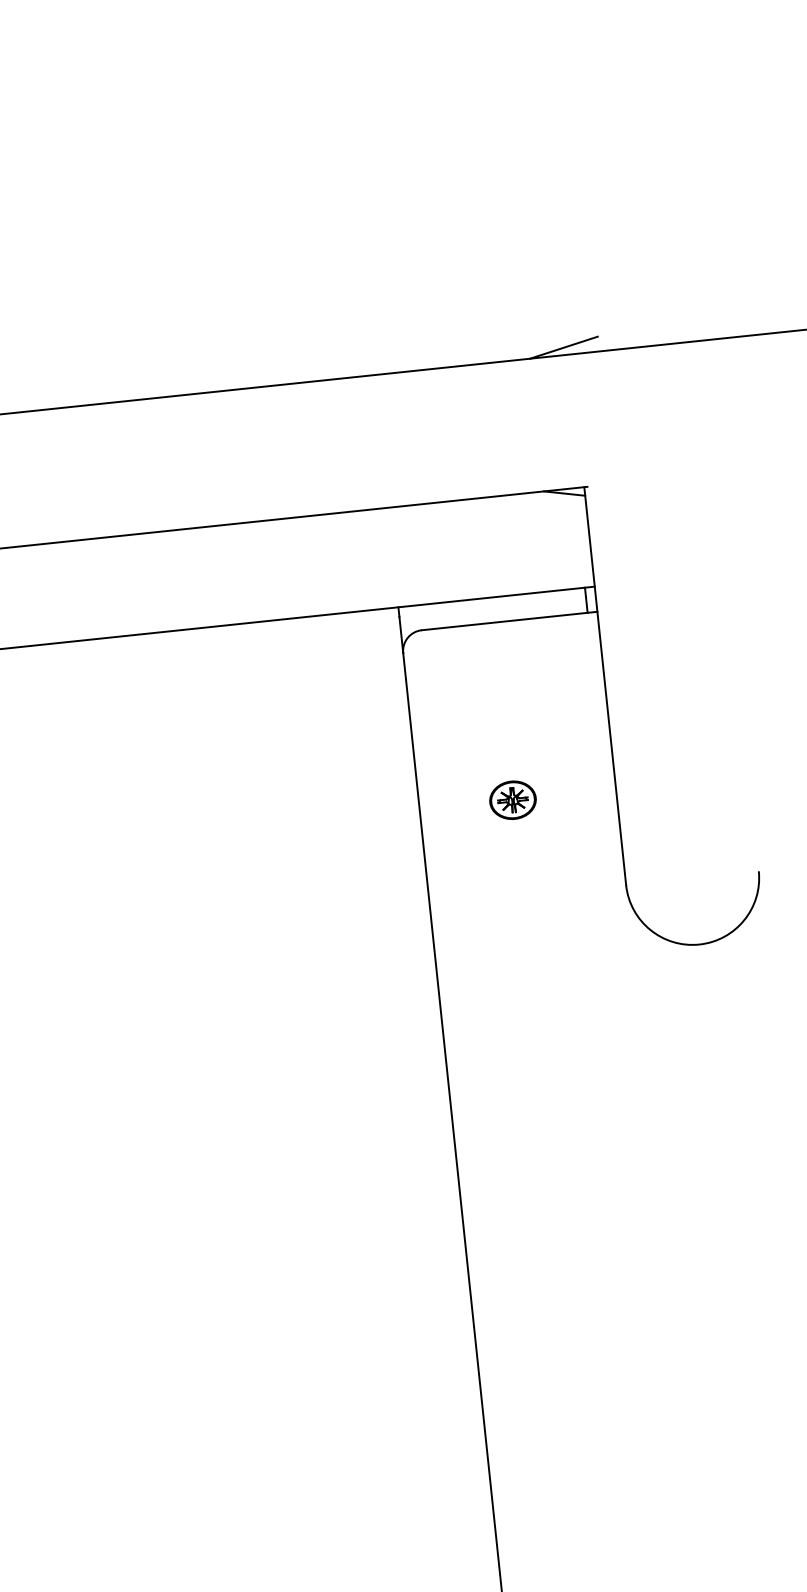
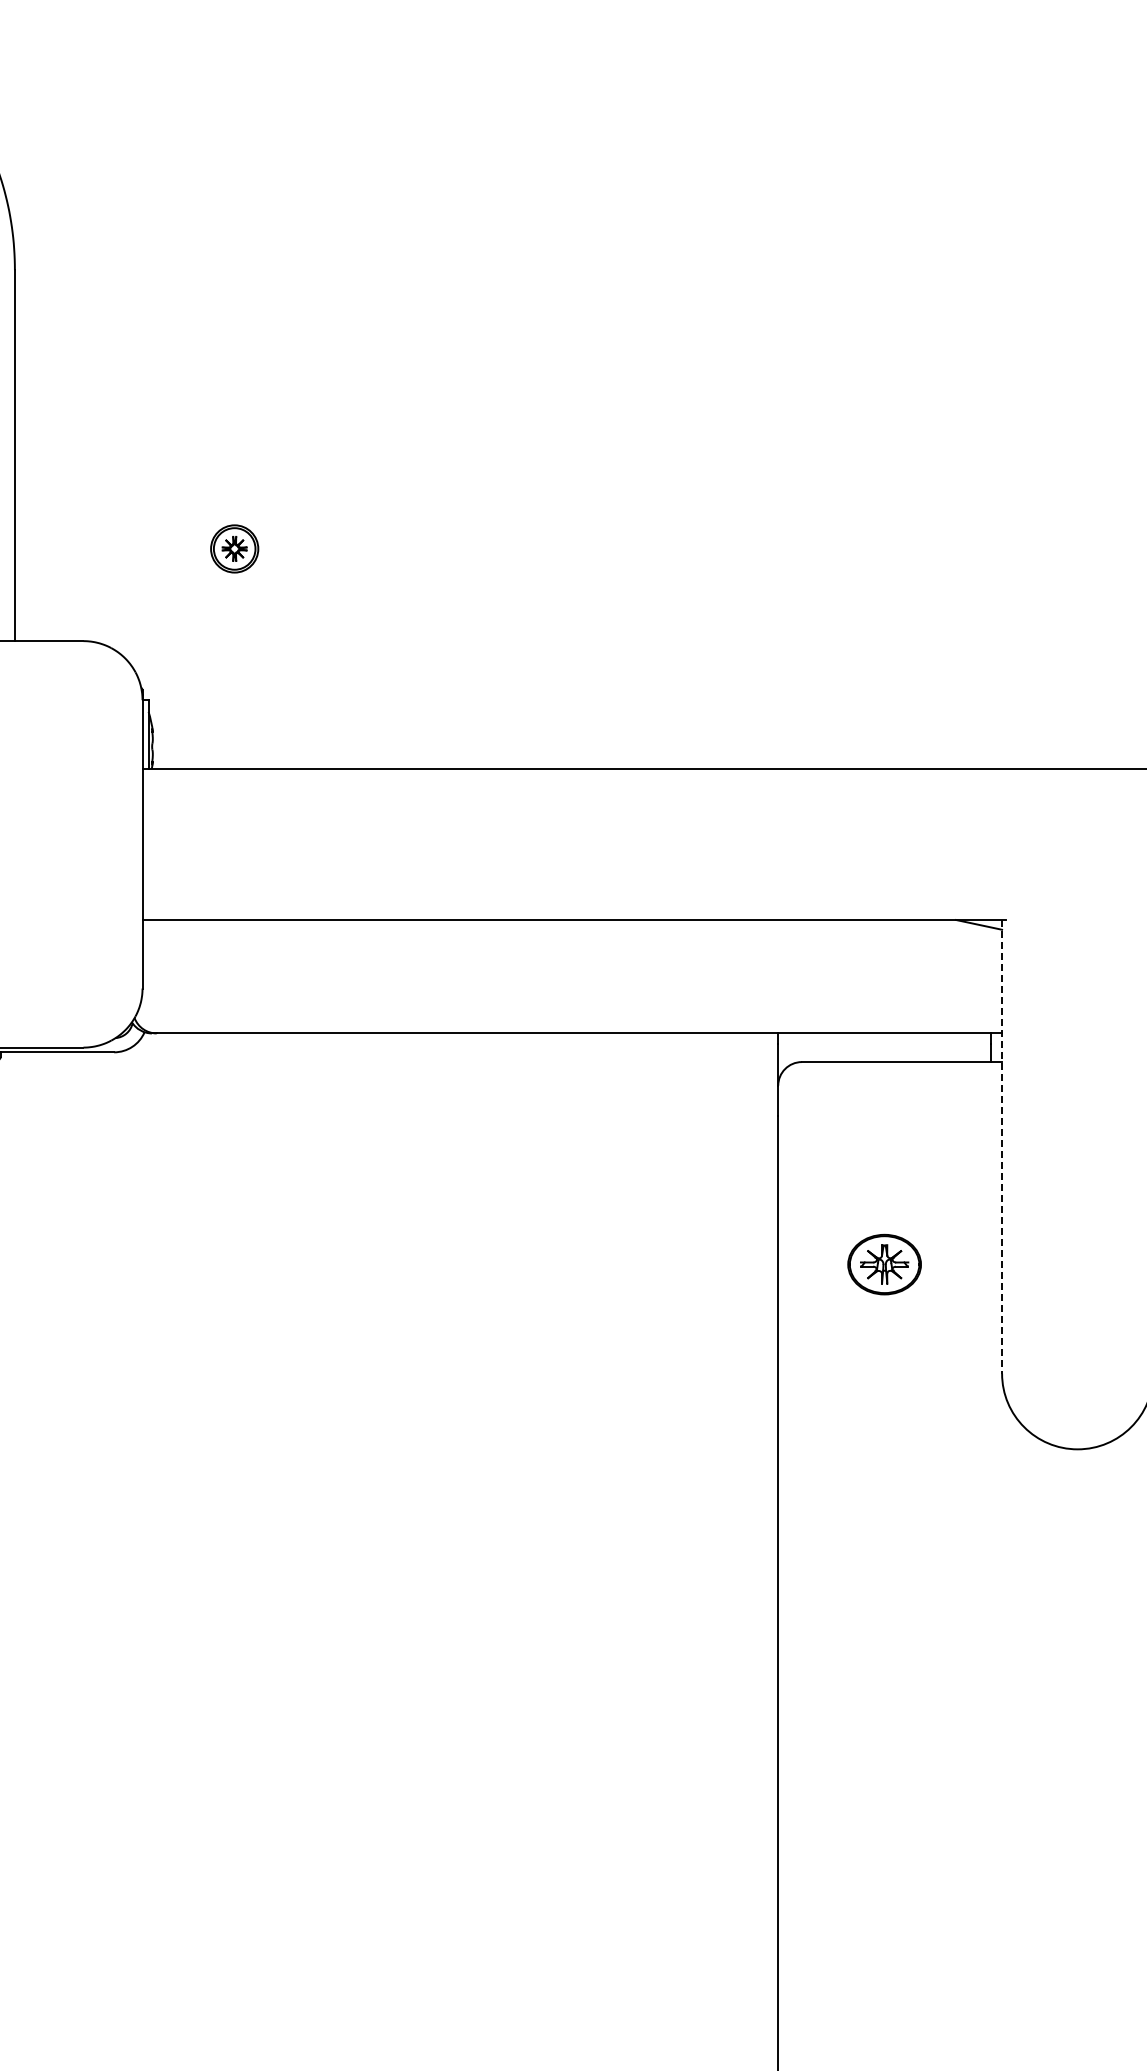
line: (563, 347) -> (995, 759), removed
line: (605, 685) -> (1002, 1146), solid -> dashed
part: (512, 800) -> (884, 1264), size x1.4

